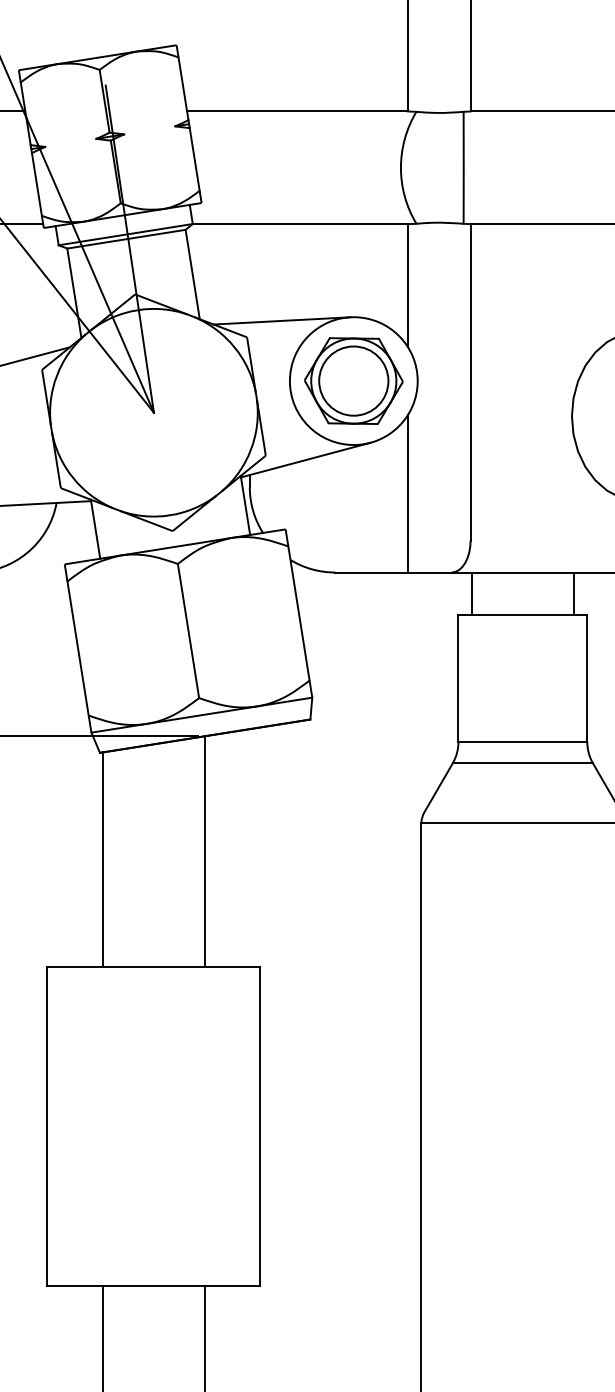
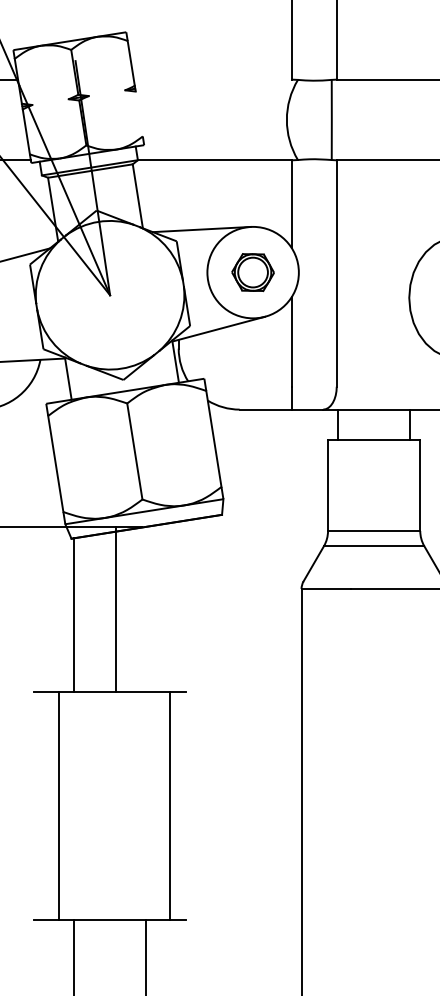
line: (297, 111) -> (212, 79), removed
line: (193, 158) -> (138, 113), removed
part: (352, 380) -> (252, 272), size x0.6
line: (204, 850) -> (116, 608), moved
line: (46, 1125) -> (58, 805), moved
line: (260, 1125) -> (170, 805), moved

